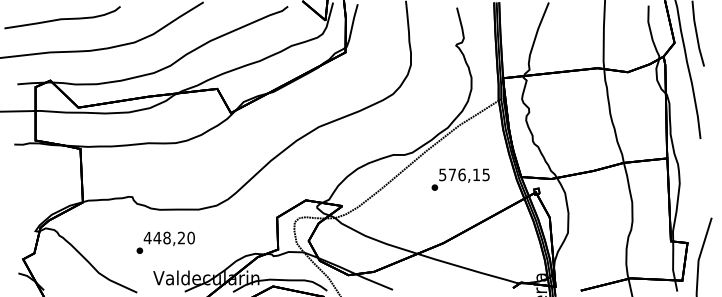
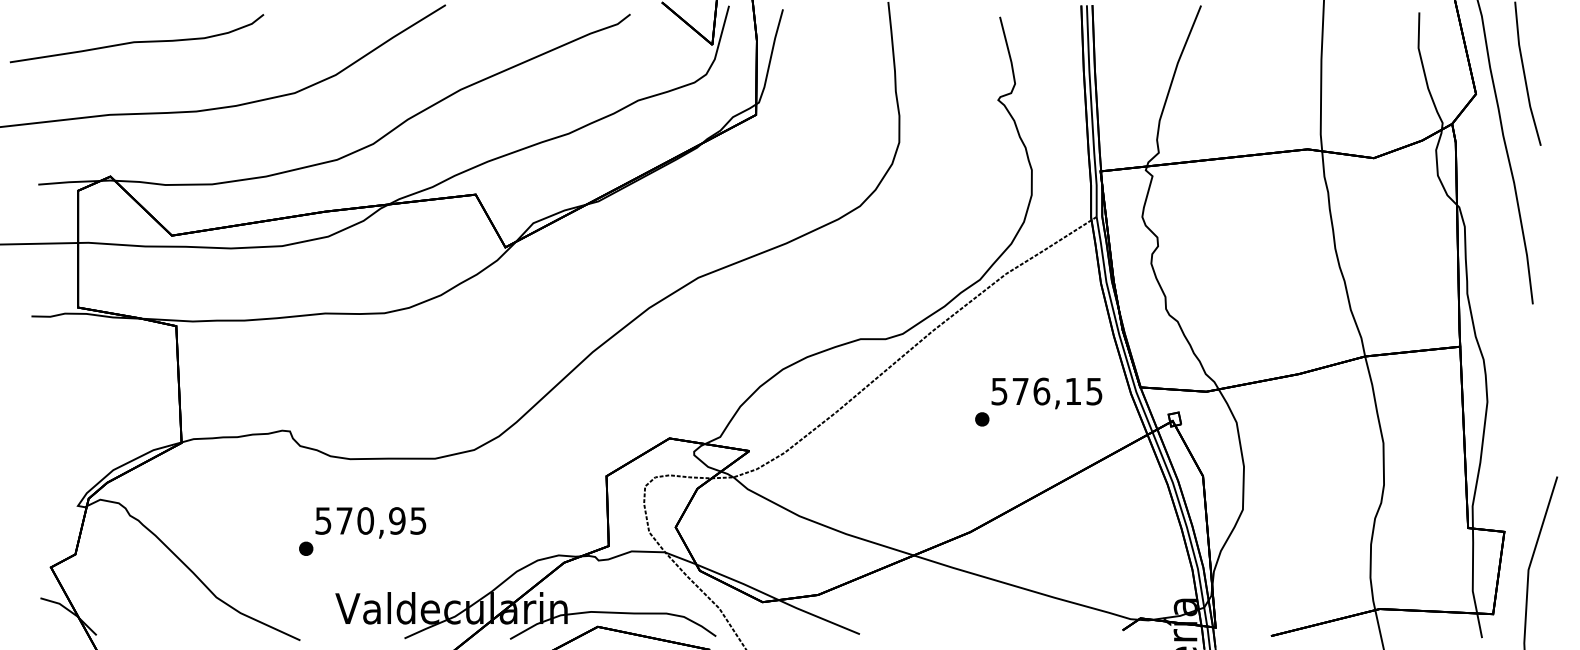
text: (460, 179) -> (1038, 401), moved
text: (168, 237) -> (368, 519), 448,20 -> 570,95

